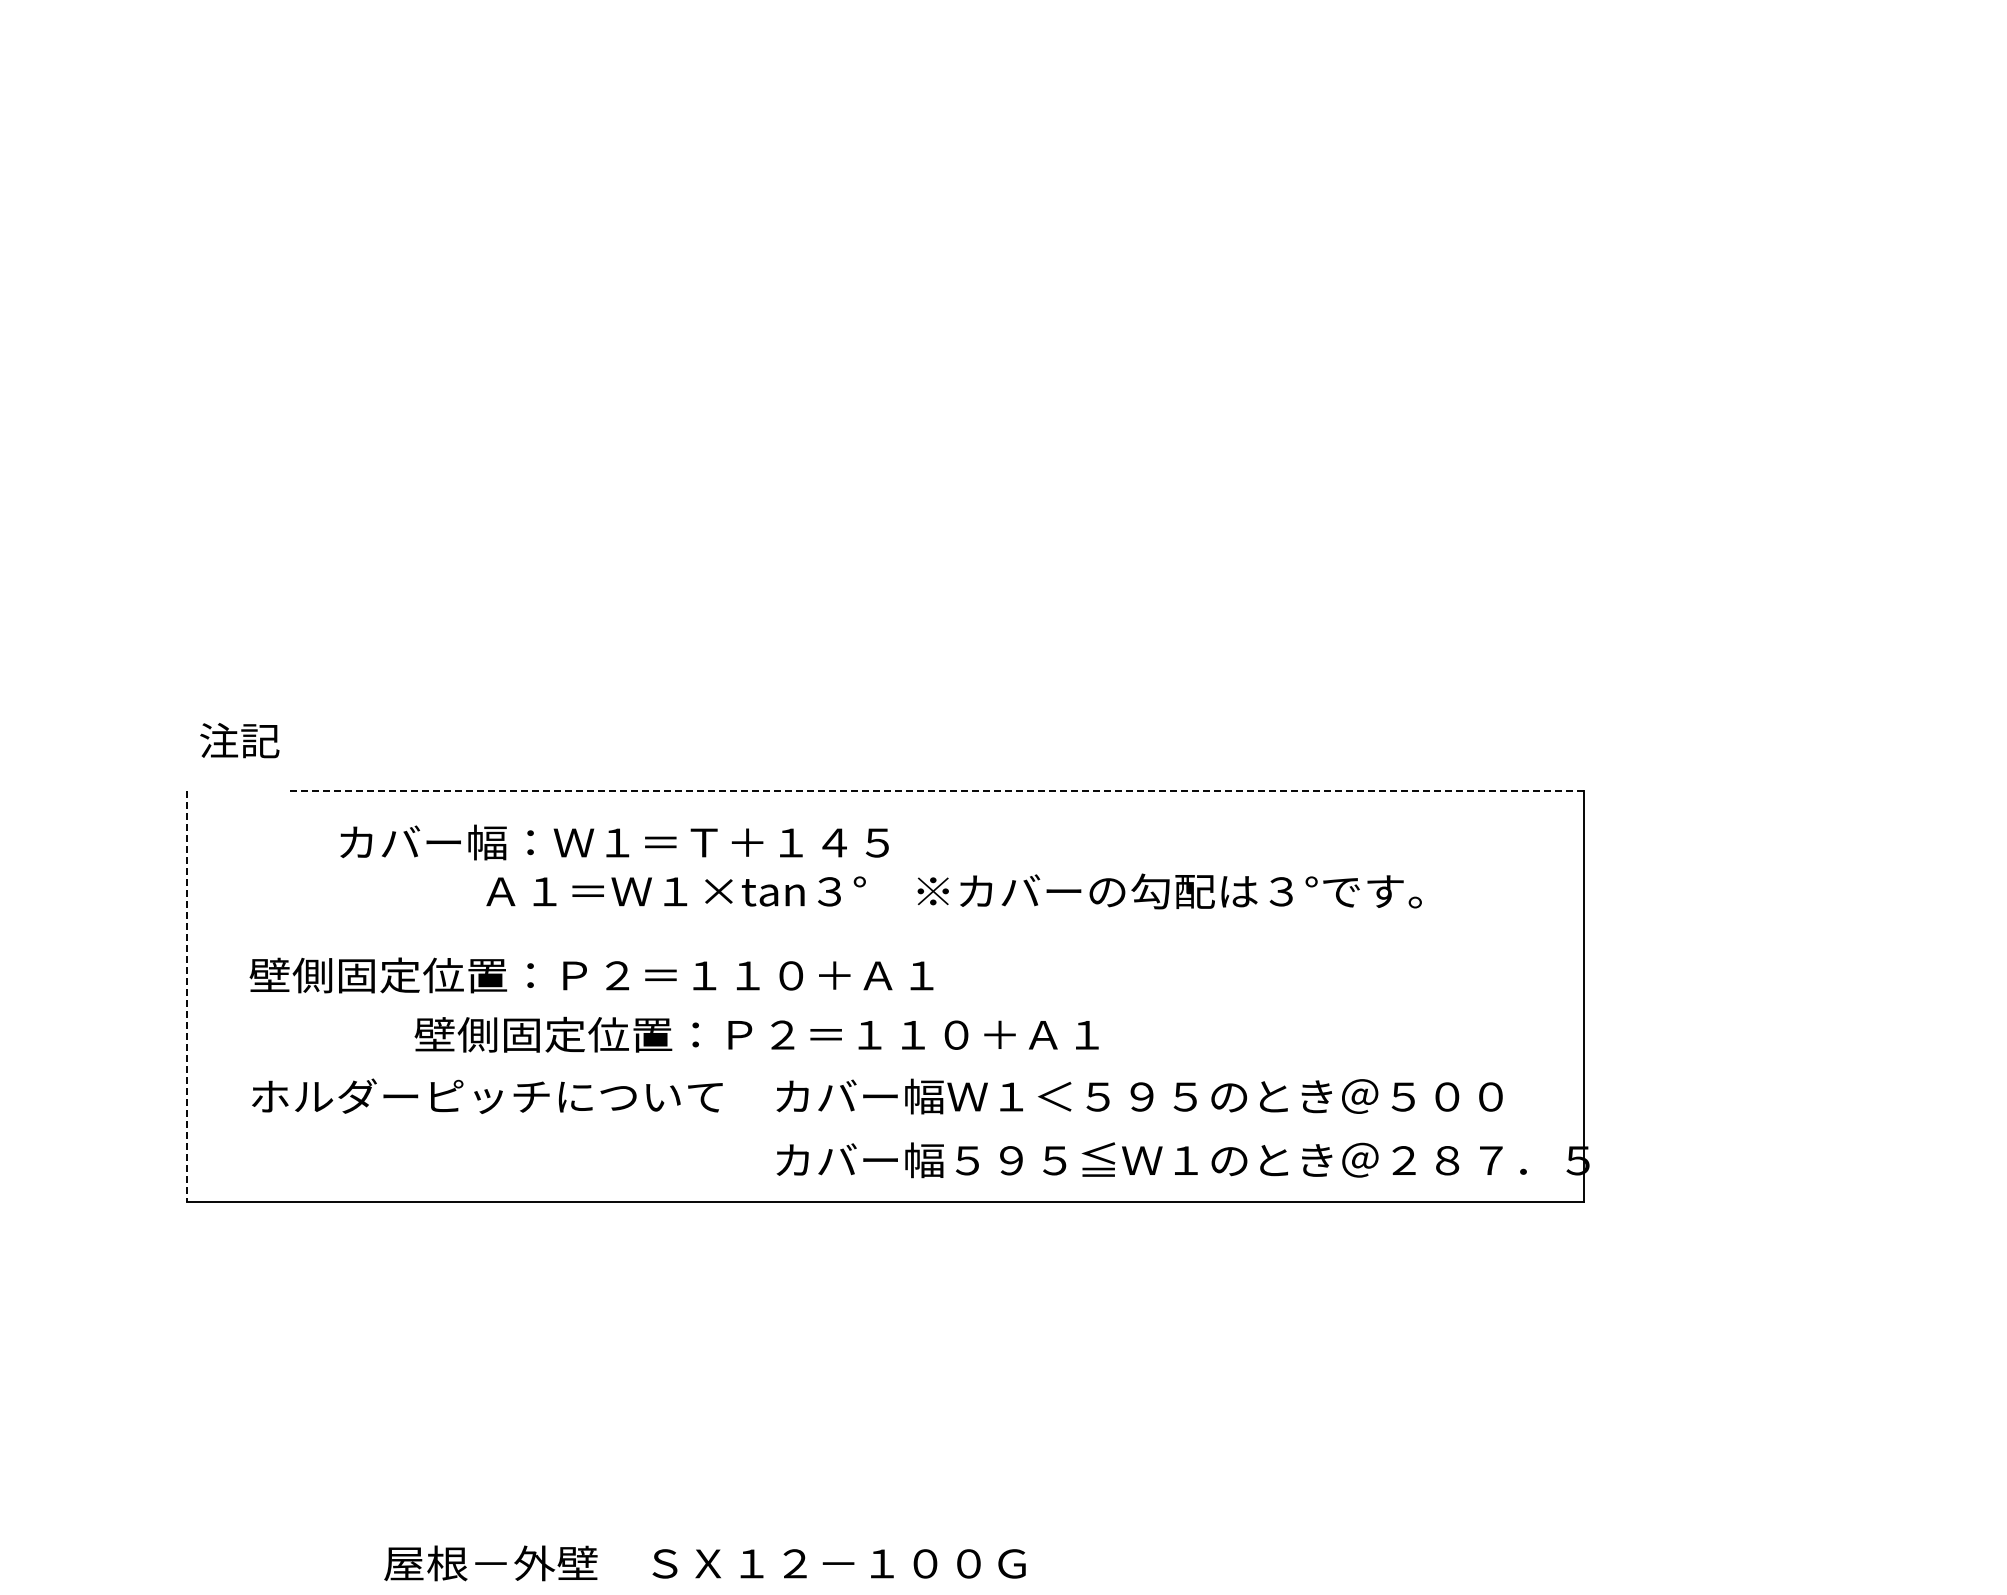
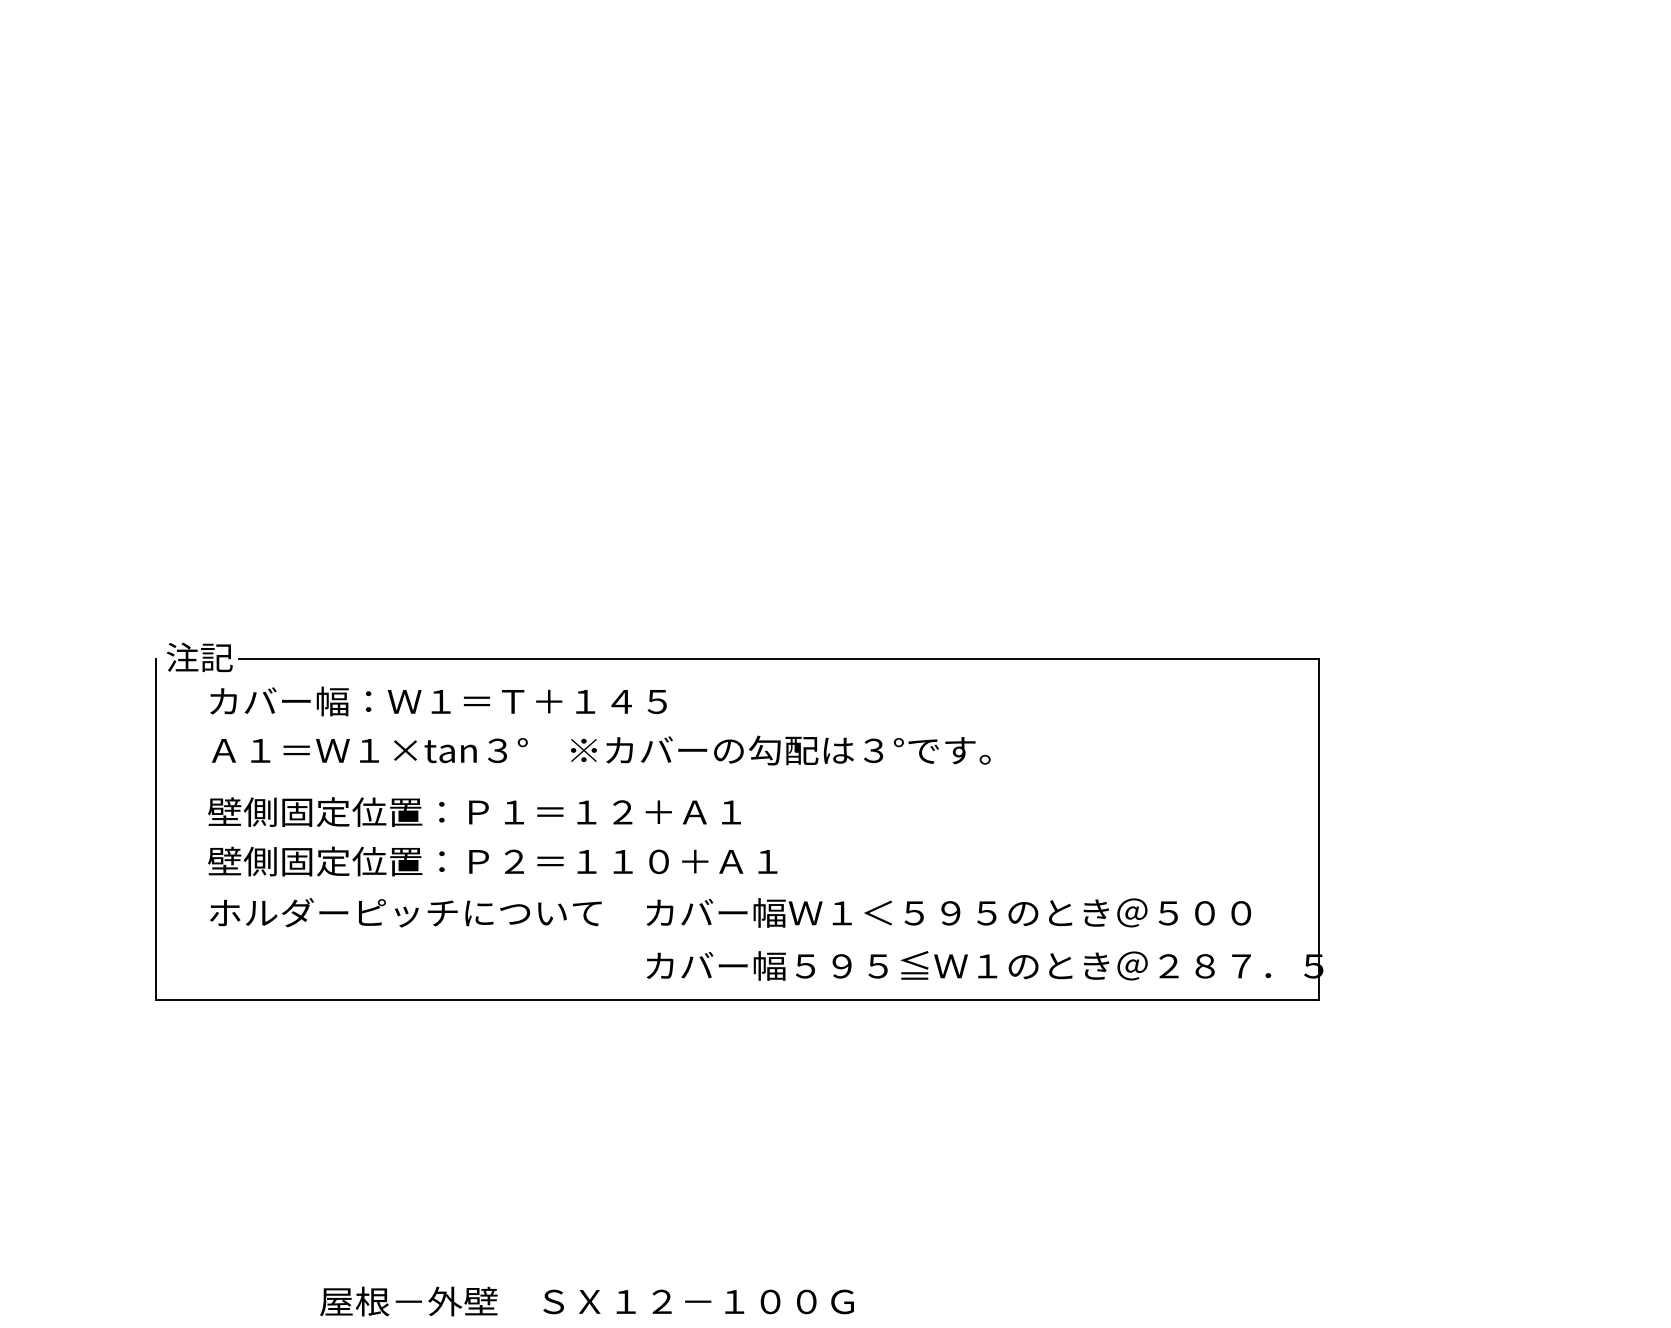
text: (239, 740) -> (199, 657), moved
line: (935, 791) -> (778, 659), dashed -> solid
text: (614, 842) -> (438, 701), moved
text: (953, 891) -> (600, 750), moved
text: (769, 975) -> (640, 812), 壁側固定位置：Ｐ２＝１１０＋Ａ１ -> 壁側固定位置：Ｐ１＝１２＋Ａ１
line: (187, 996) -> (156, 829), dashed -> solid
text: (756, 1034) -> (492, 861), moved

